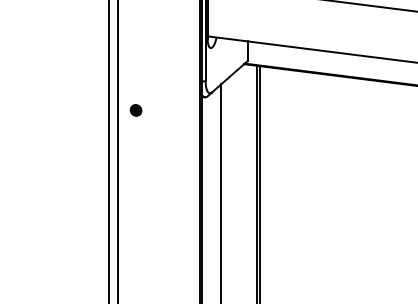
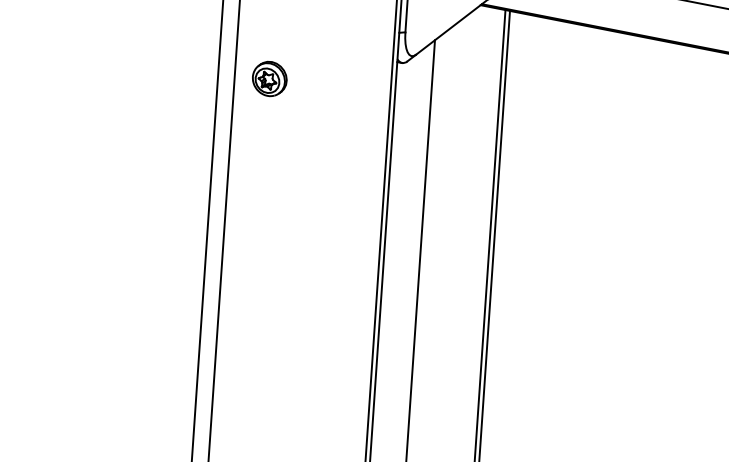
part: (135, 110) -> (268, 79), size x1.67

